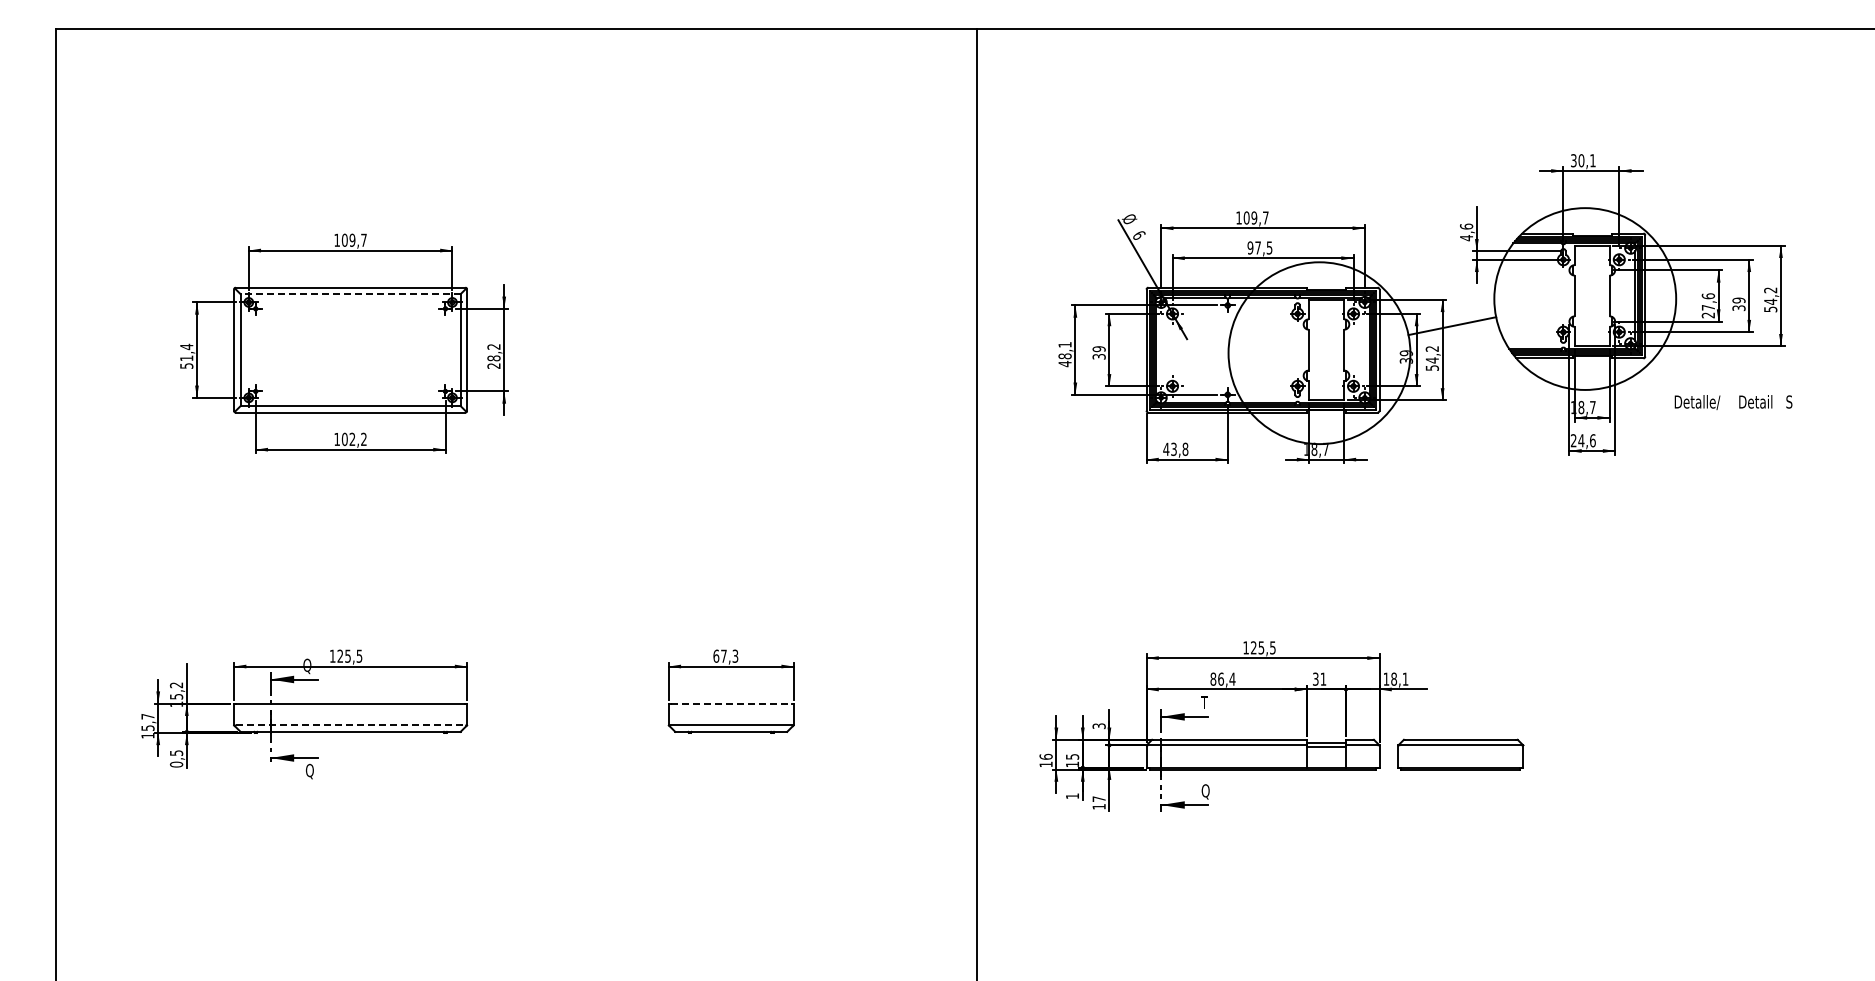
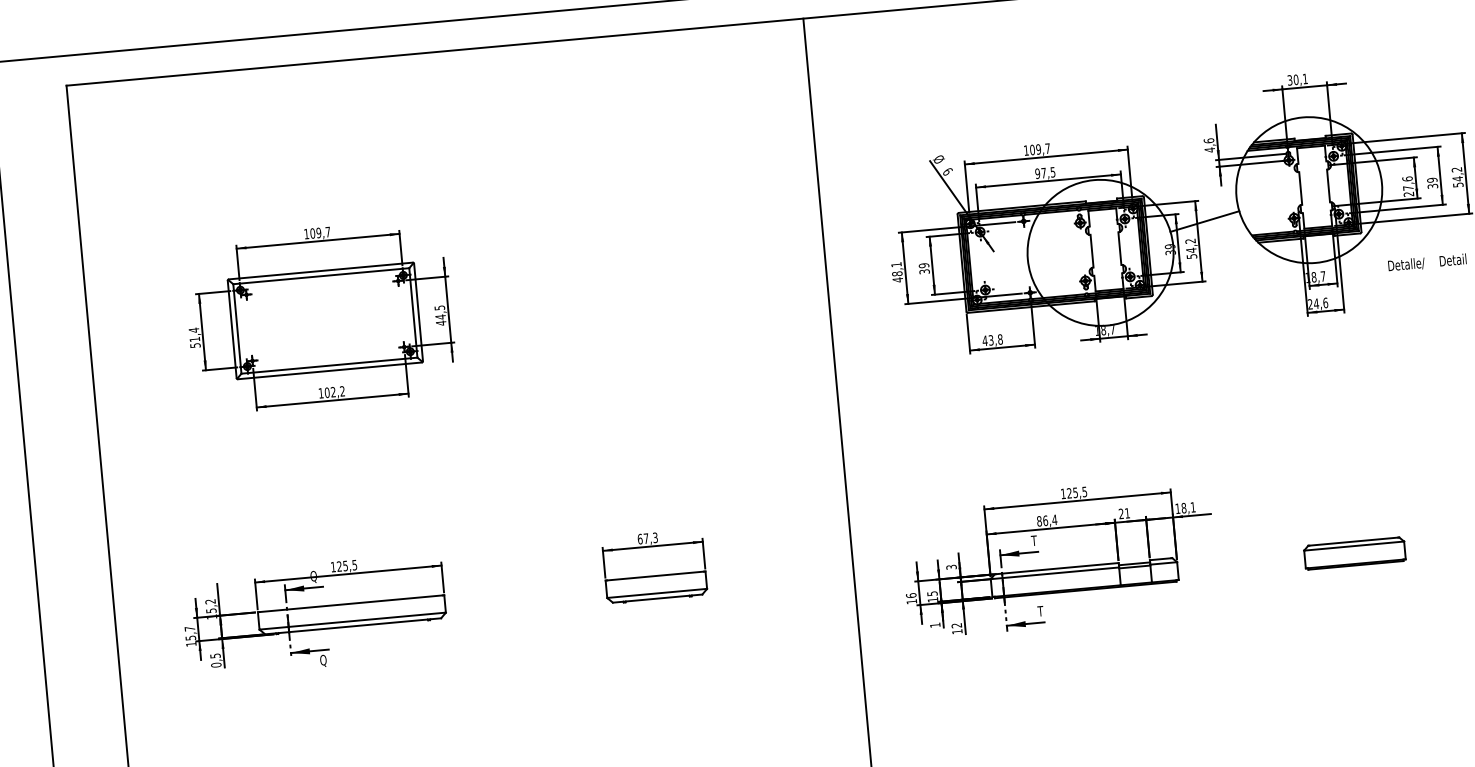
line: (350, 294) -> (321, 276), dashed -> solid
text: (493, 356) -> (440, 315), 28,2 -> 44,5
text: (1315, 679) -> (1121, 514), 31 -> 21
line: (731, 703) -> (655, 575), dashed -> solid
line: (350, 725) -> (352, 621), dashed -> solid
part: (1460, 754) -> (1354, 553), moved
text: (1205, 791) -> (1041, 611), Q -> T
text: (1098, 799) -> (956, 625), 17 -> 12

